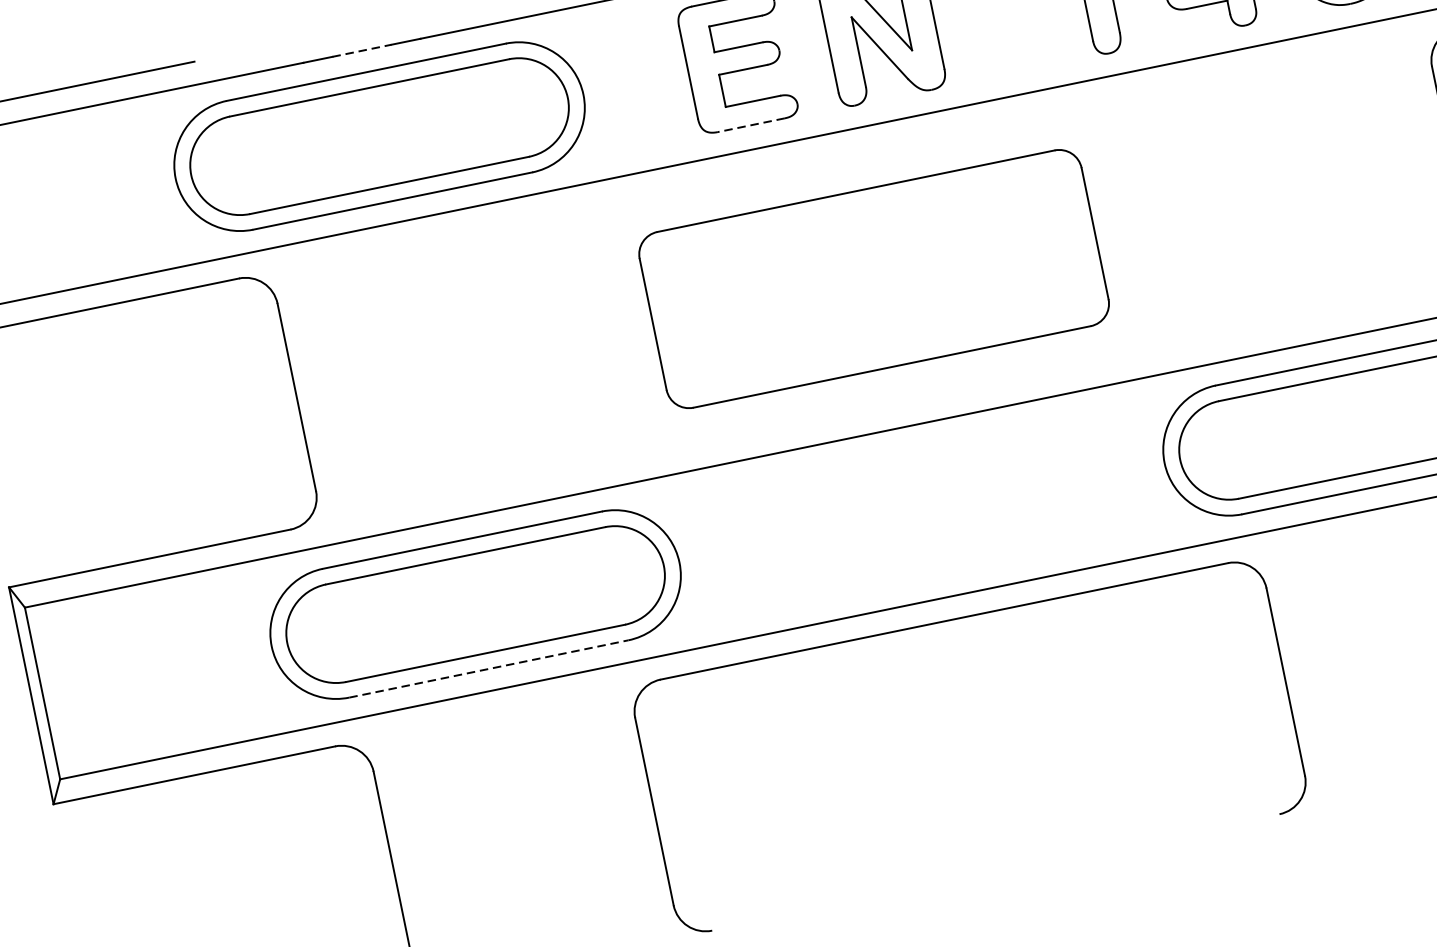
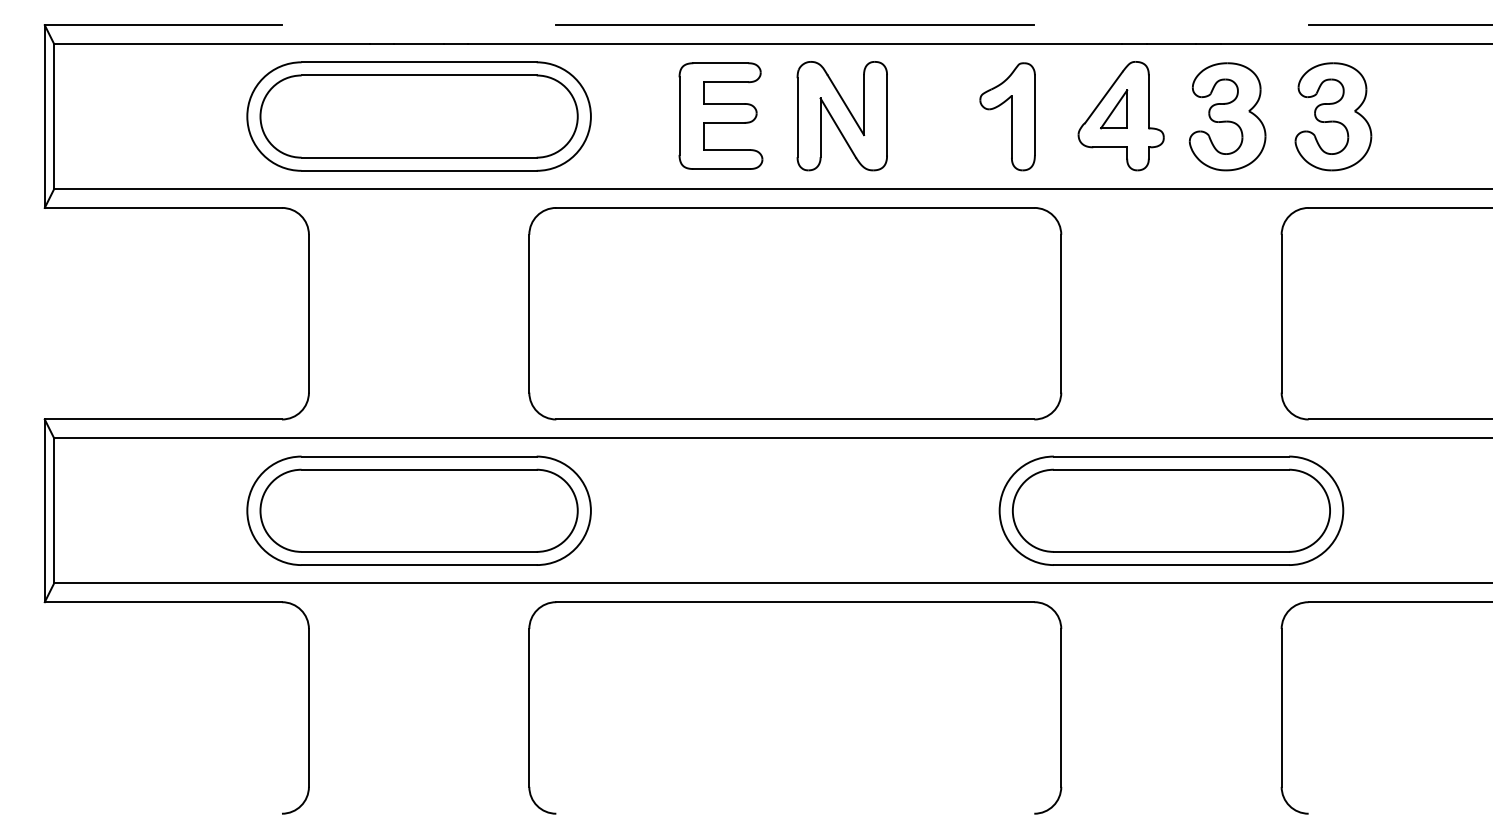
line: (362, 51) -> (419, 44), dashed -> solid
line: (751, 125) -> (721, 169), dashed -> solid
part: (874, 278) -> (795, 313), size x1.43
line: (489, 669) -> (419, 565), dashed -> solid

